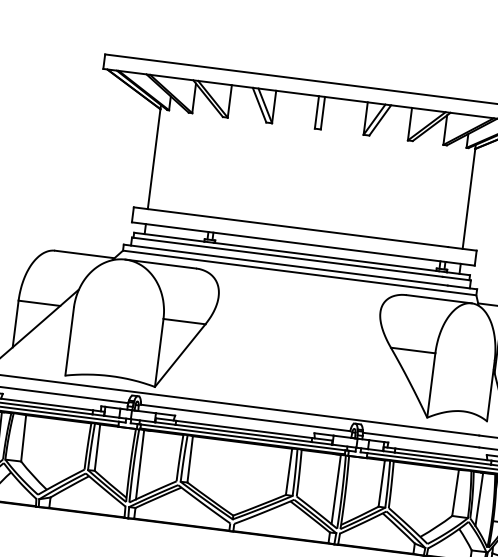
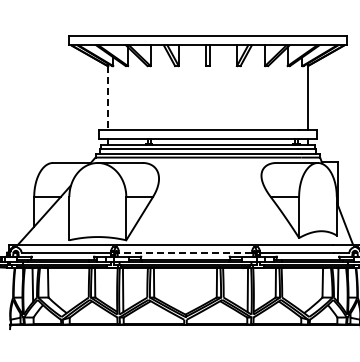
line: (153, 158) -> (107, 97), solid -> dashed
line: (245, 417) -> (185, 252), solid -> dashed

